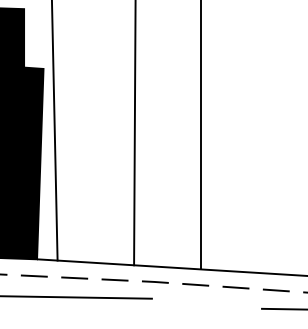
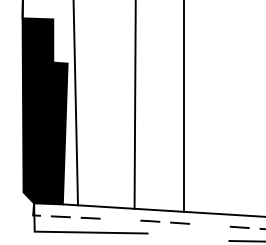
line: (115, 279) -> (120, 219), removed
line: (235, 286) -> (209, 224), removed

